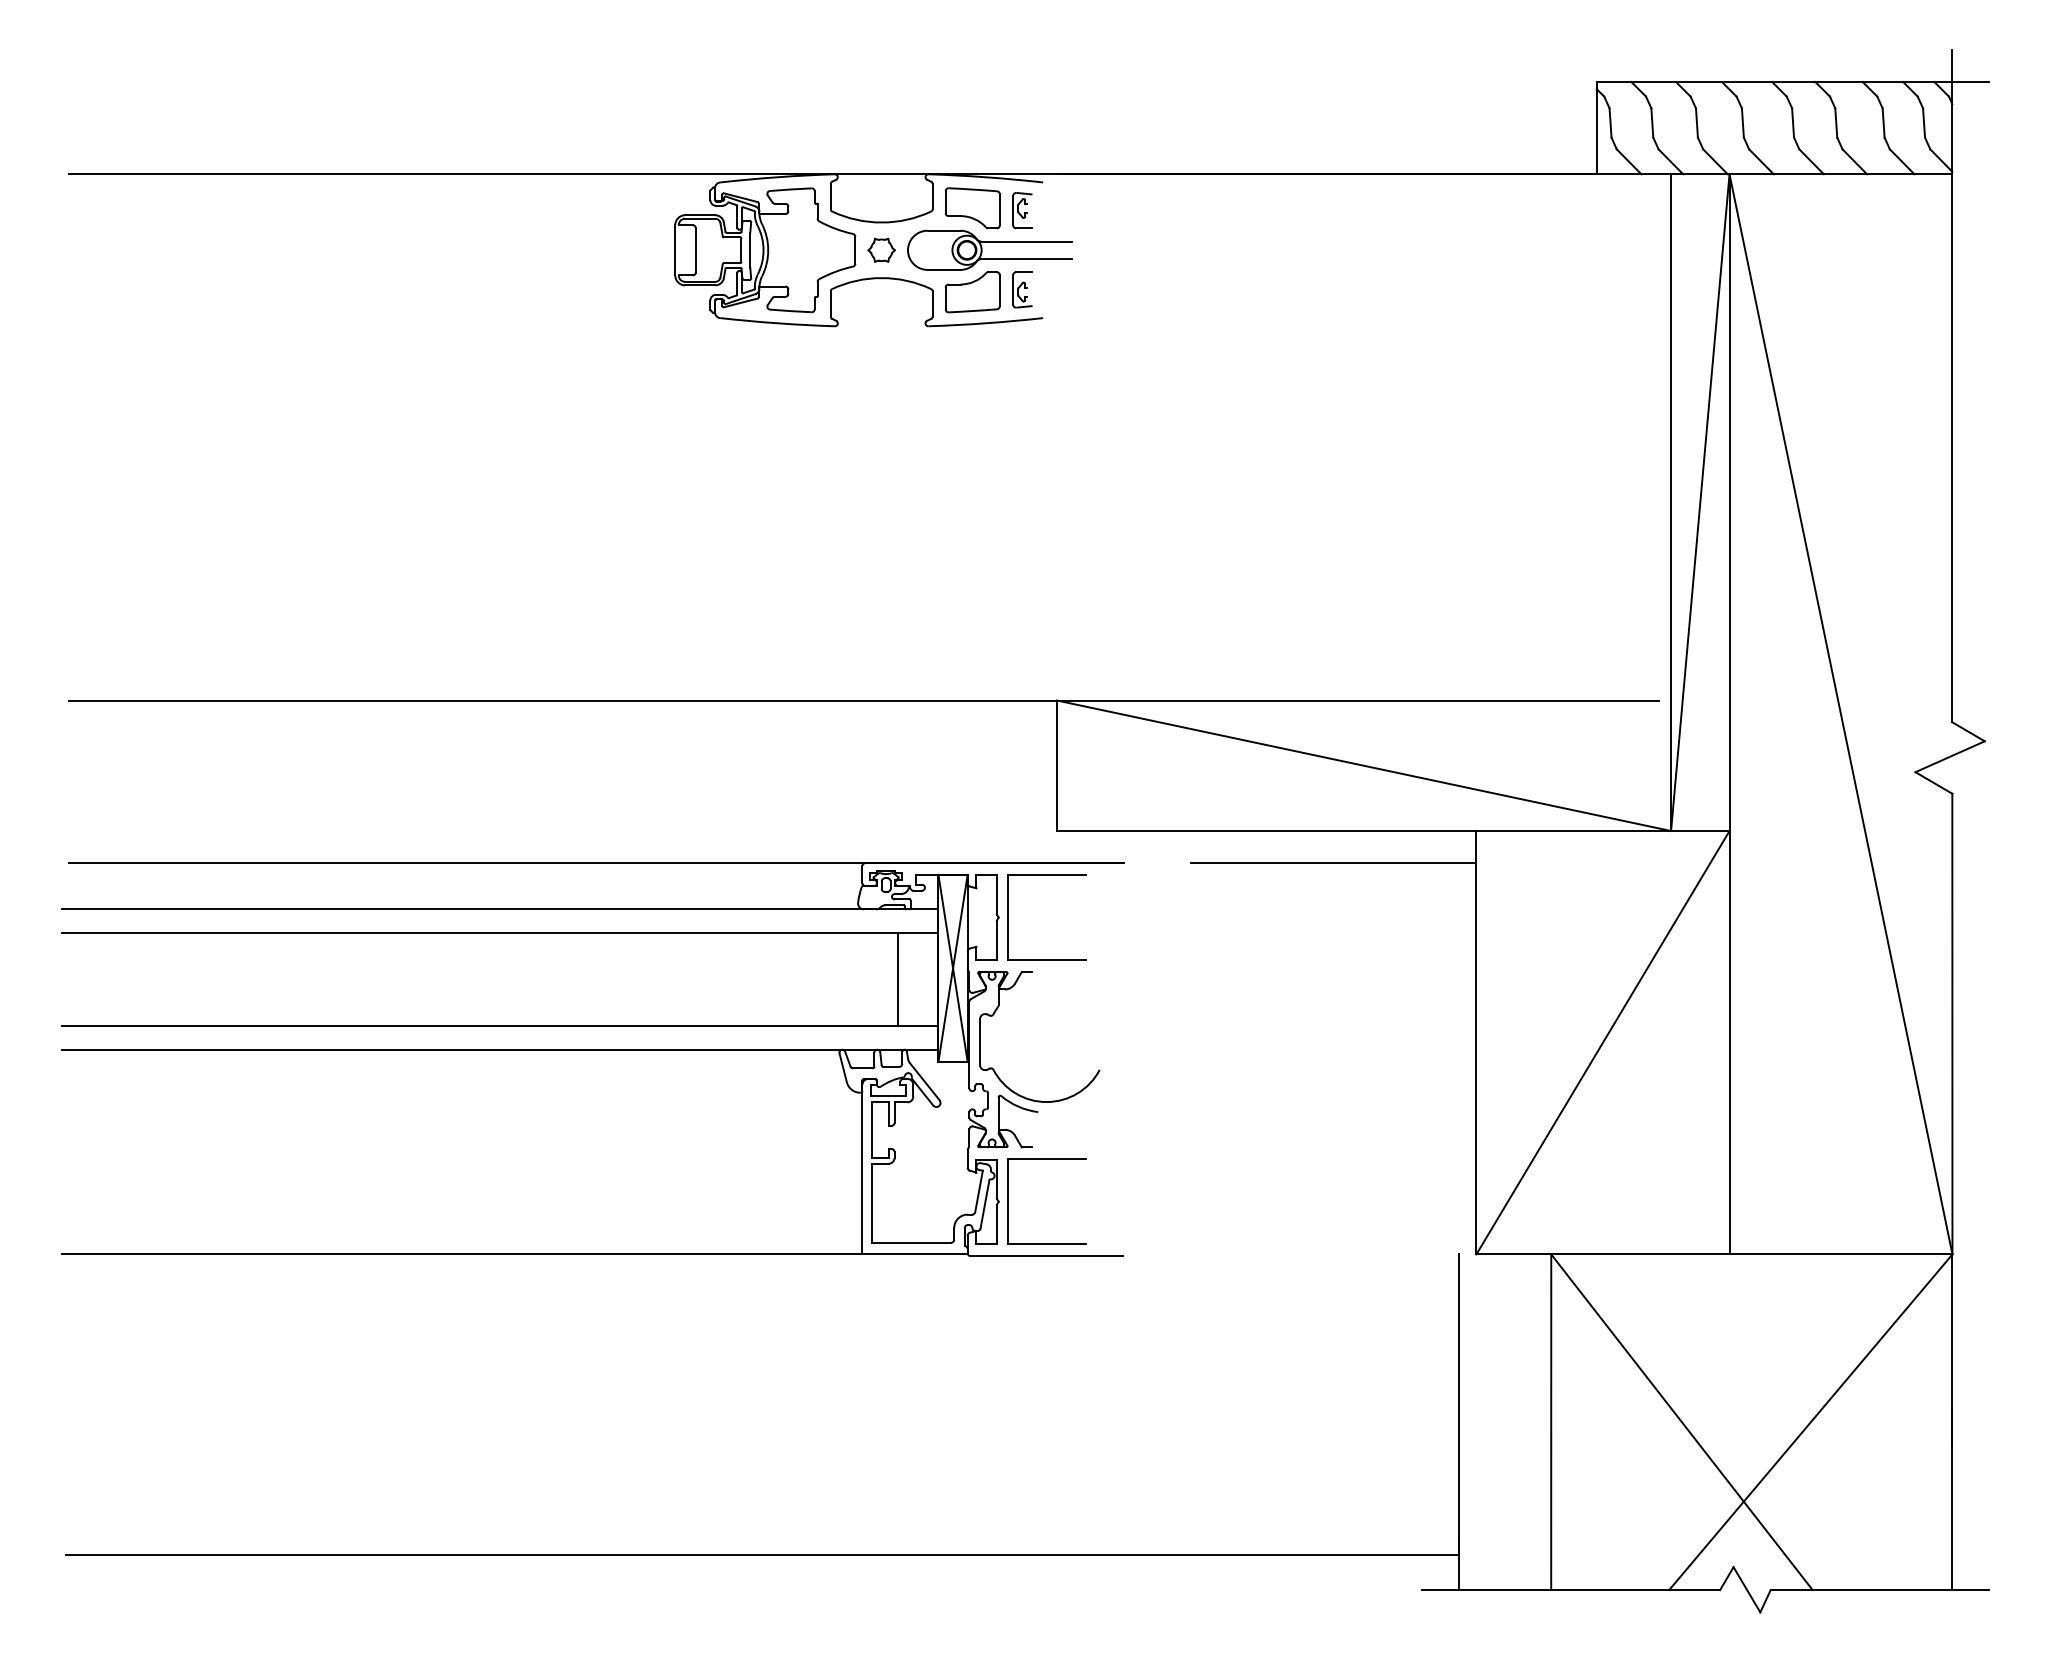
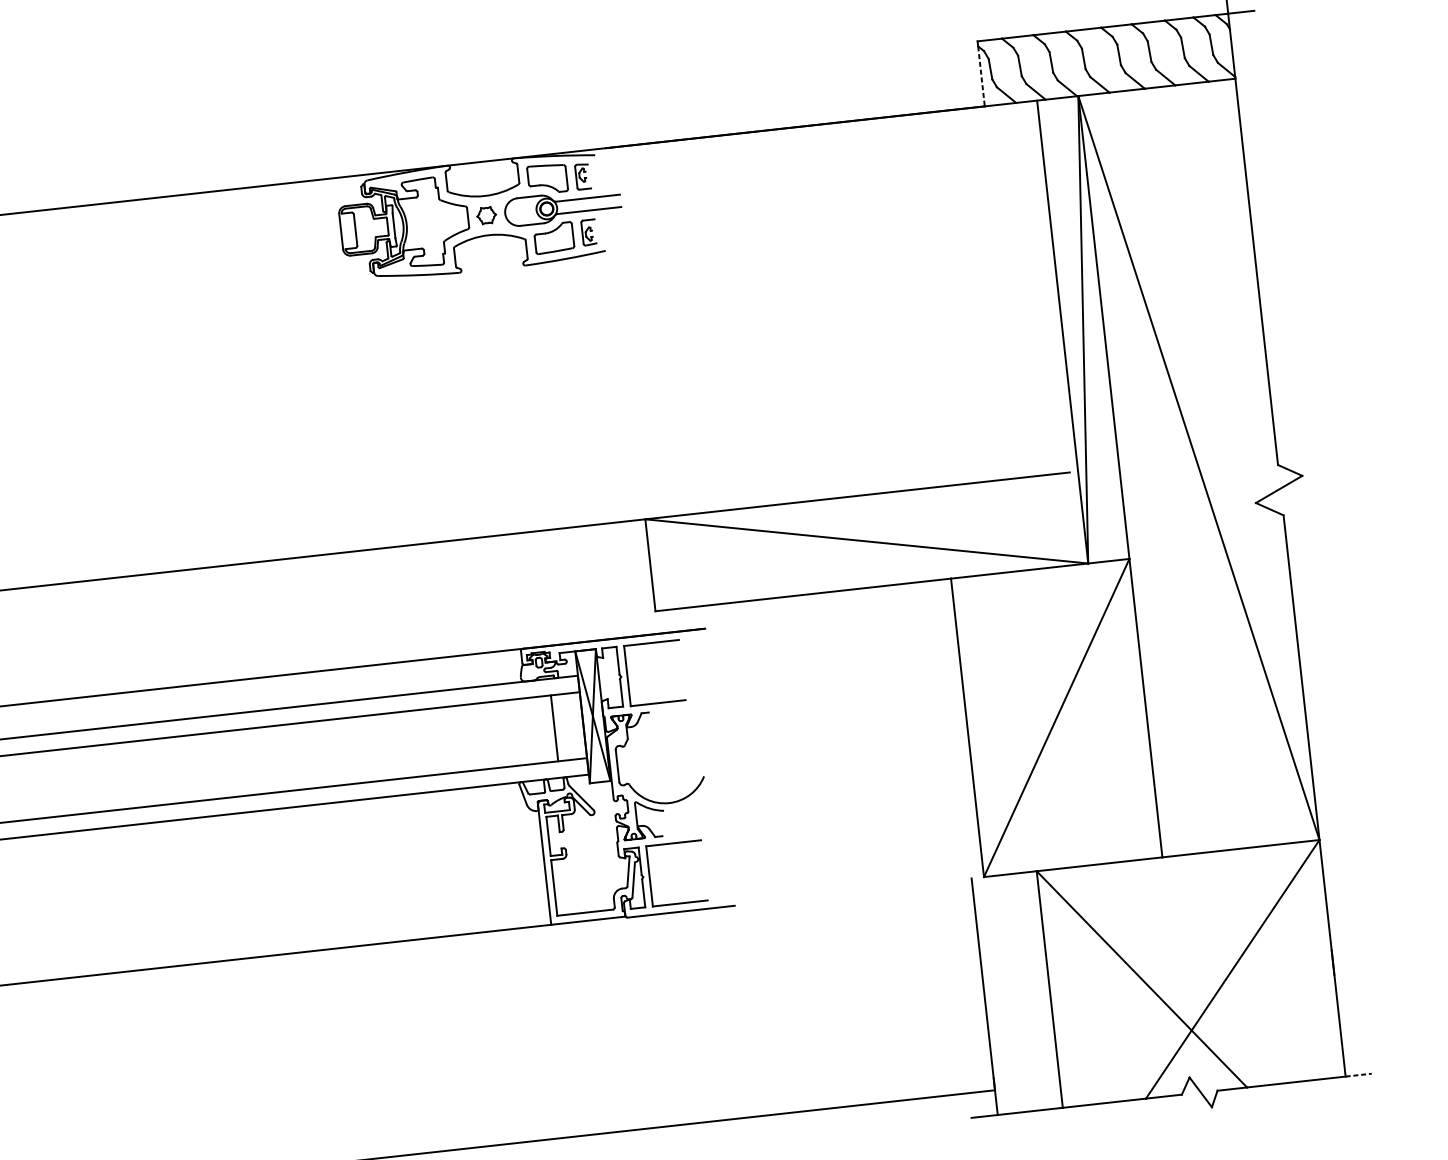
line: (1596, 131) -> (981, 76), solid -> dashed
line: (1332, 863) -> (852, 612), removed
line: (1970, 1590) -> (1358, 1075), solid -> dashed

